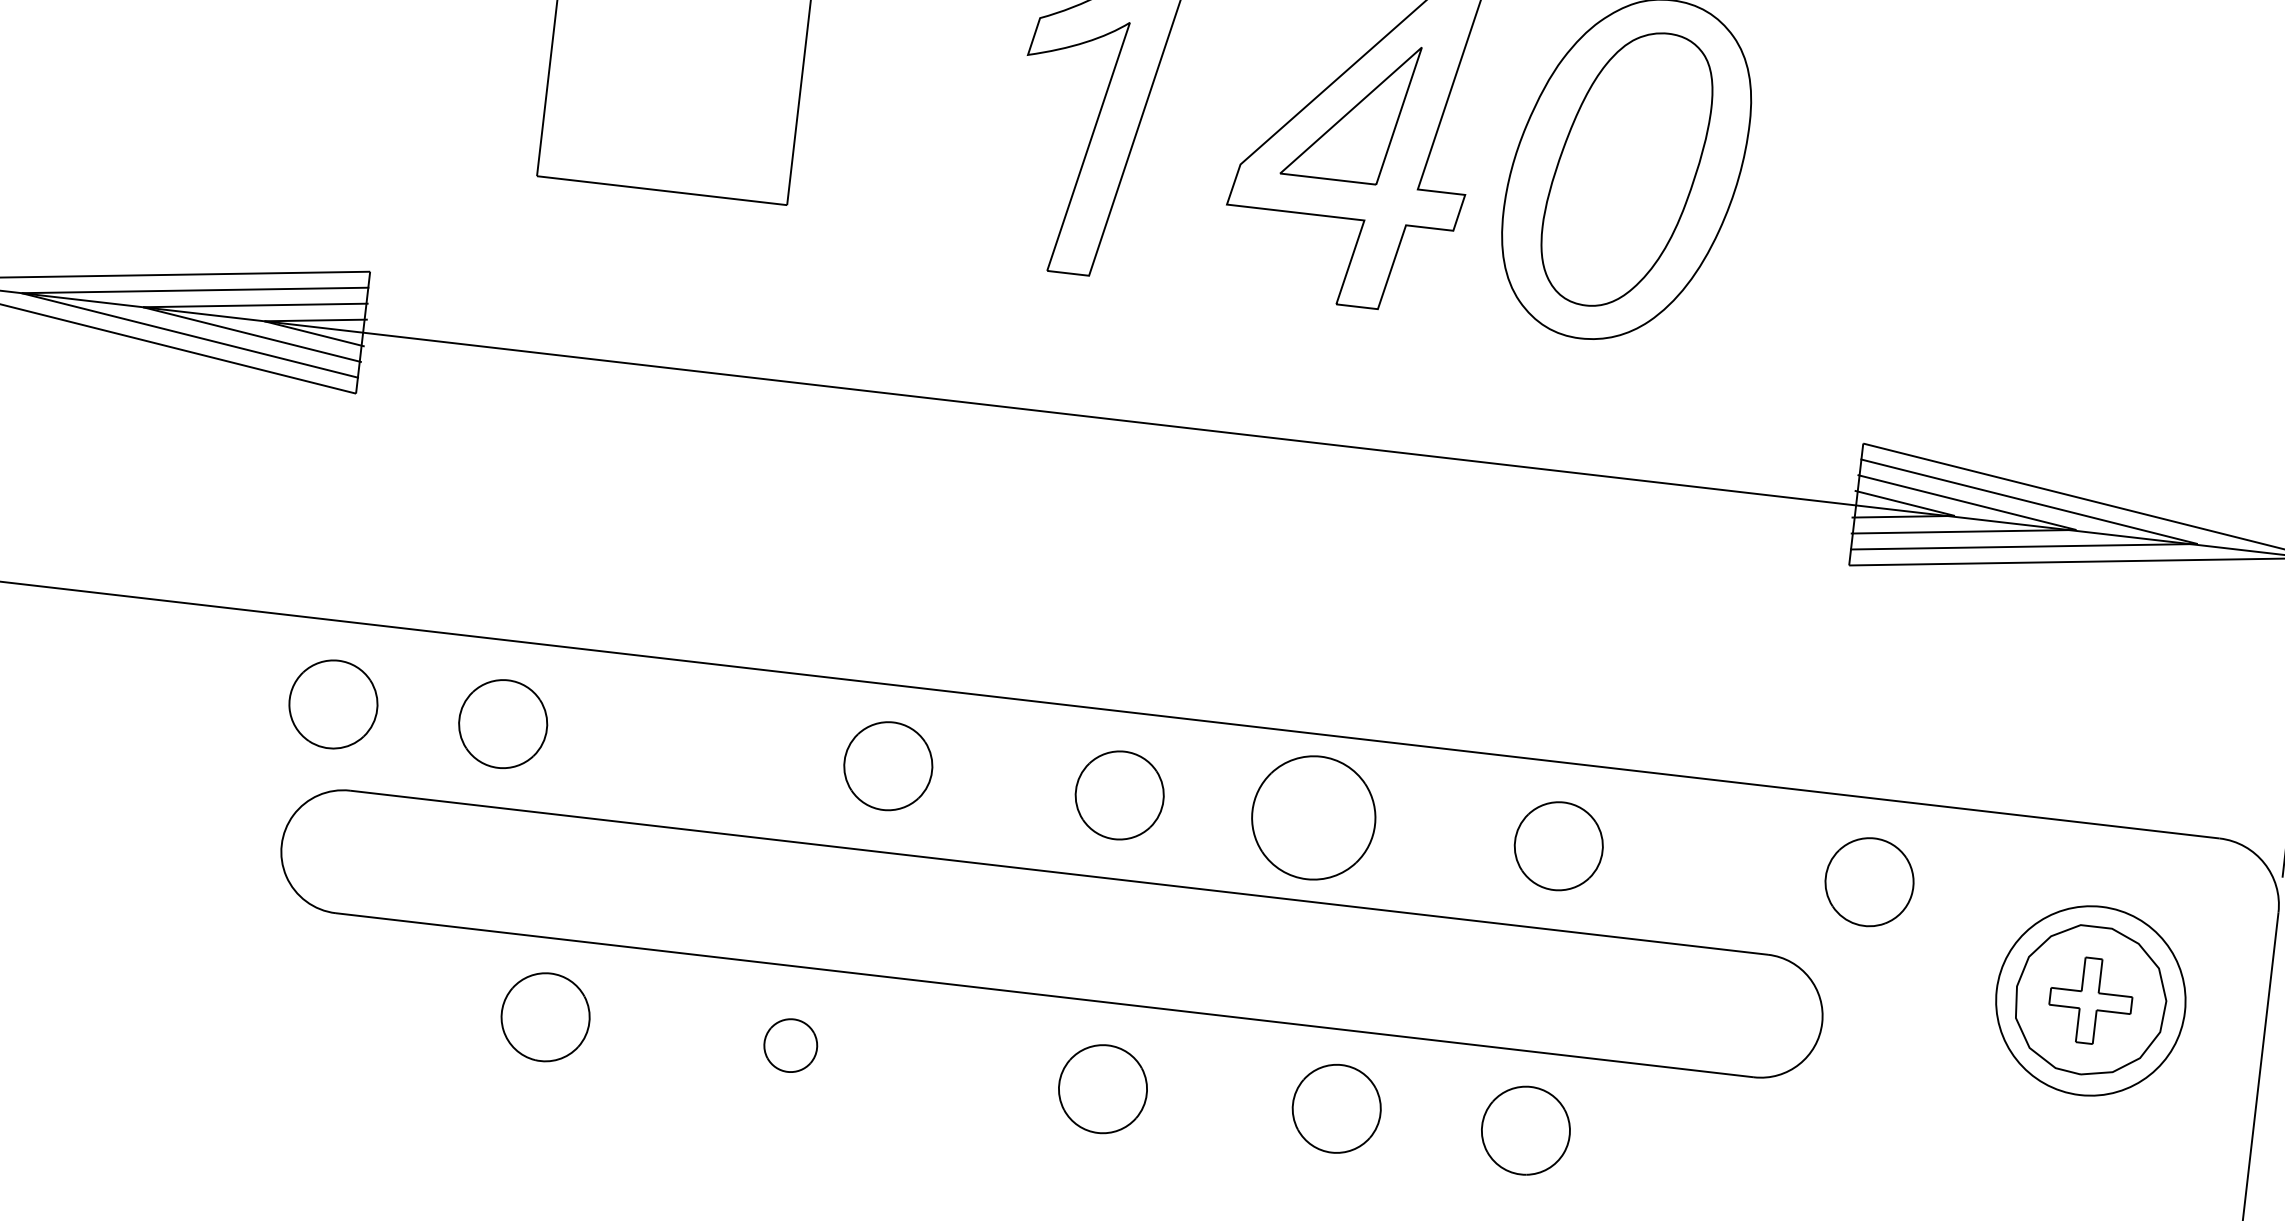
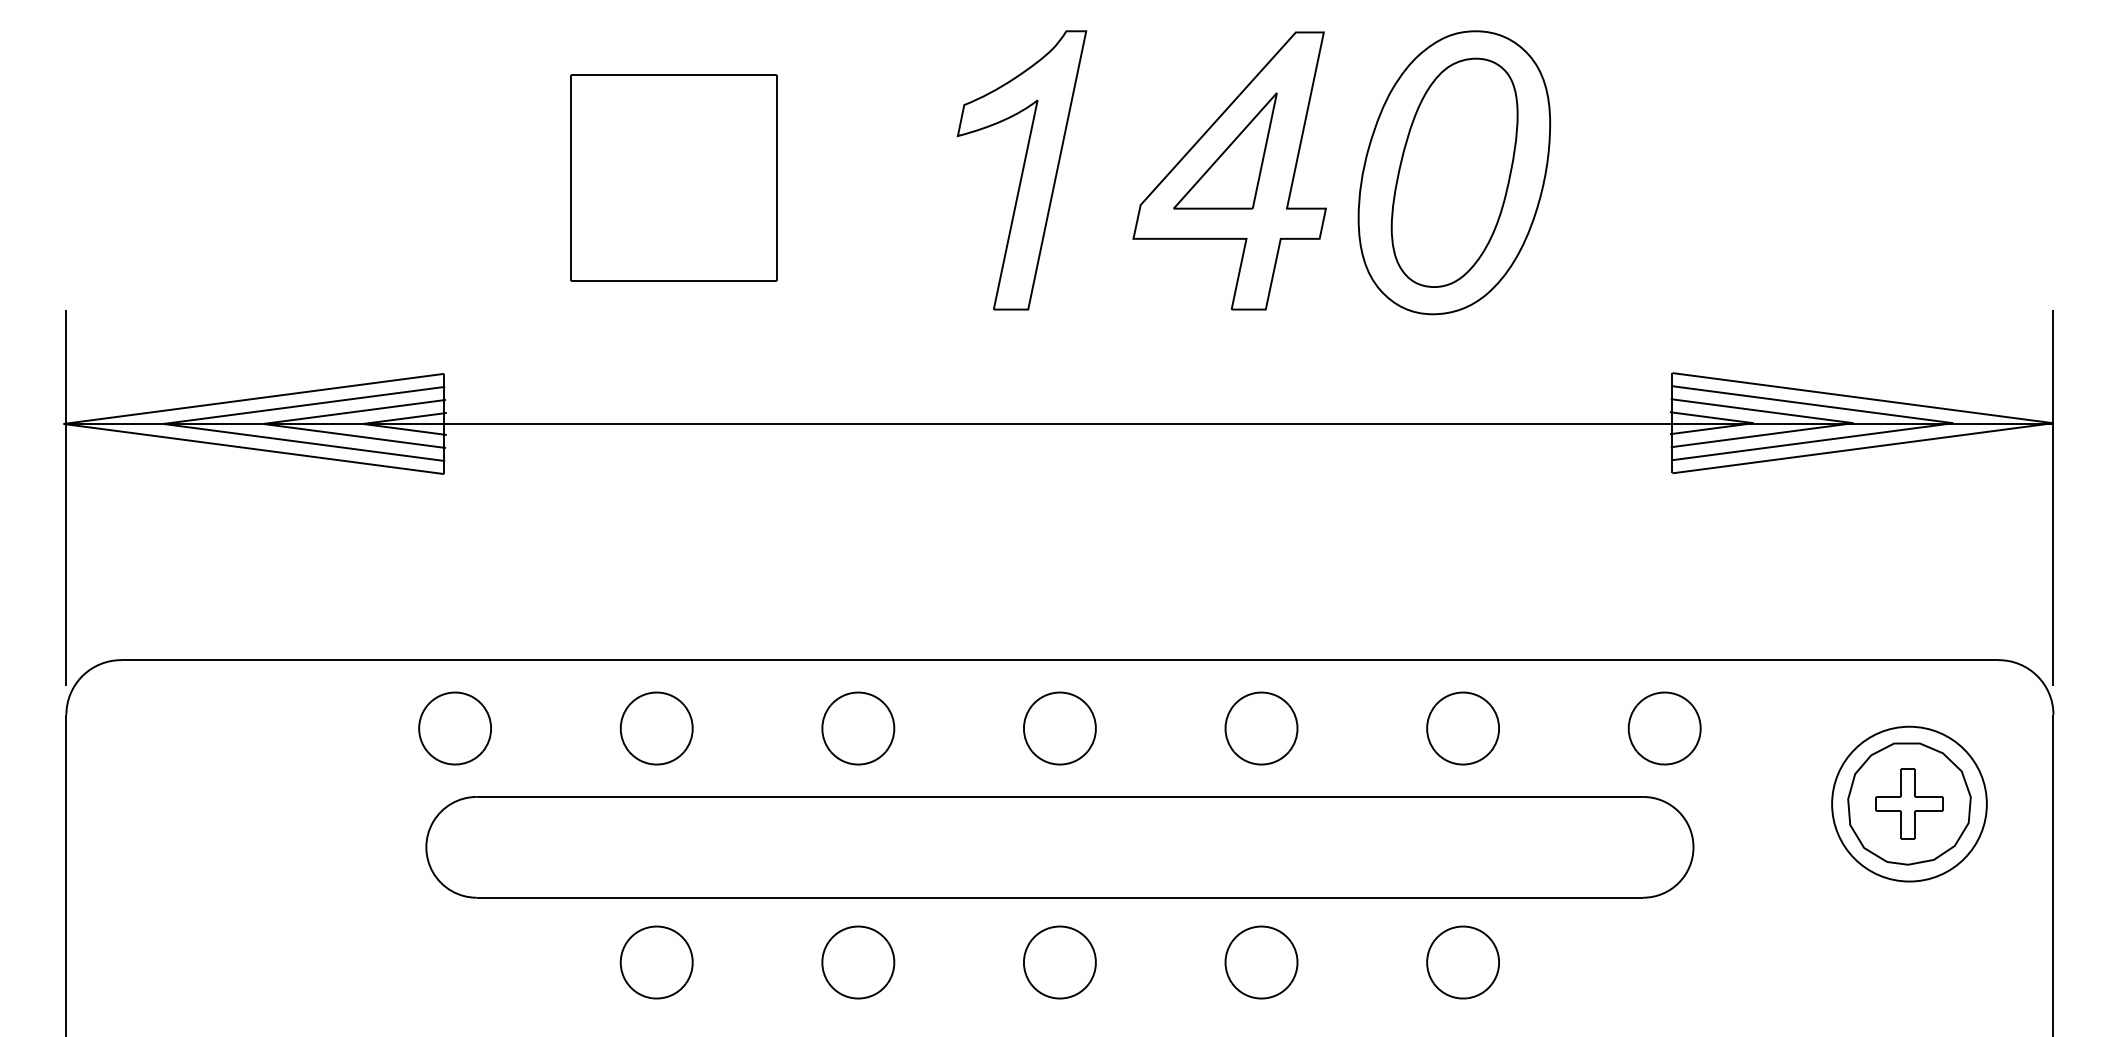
part: (502, 724) -> (656, 728), moved
part: (888, 766) -> (858, 728), moved
part: (1119, 795) -> (1059, 728), moved
part: (1313, 817) -> (1261, 728), size x0.71
part: (1869, 882) -> (1664, 728), moved
part: (790, 1045) -> (858, 962), size x1.67
part: (1102, 1089) -> (1059, 962), moved
part: (1336, 1108) -> (1261, 962), moved

